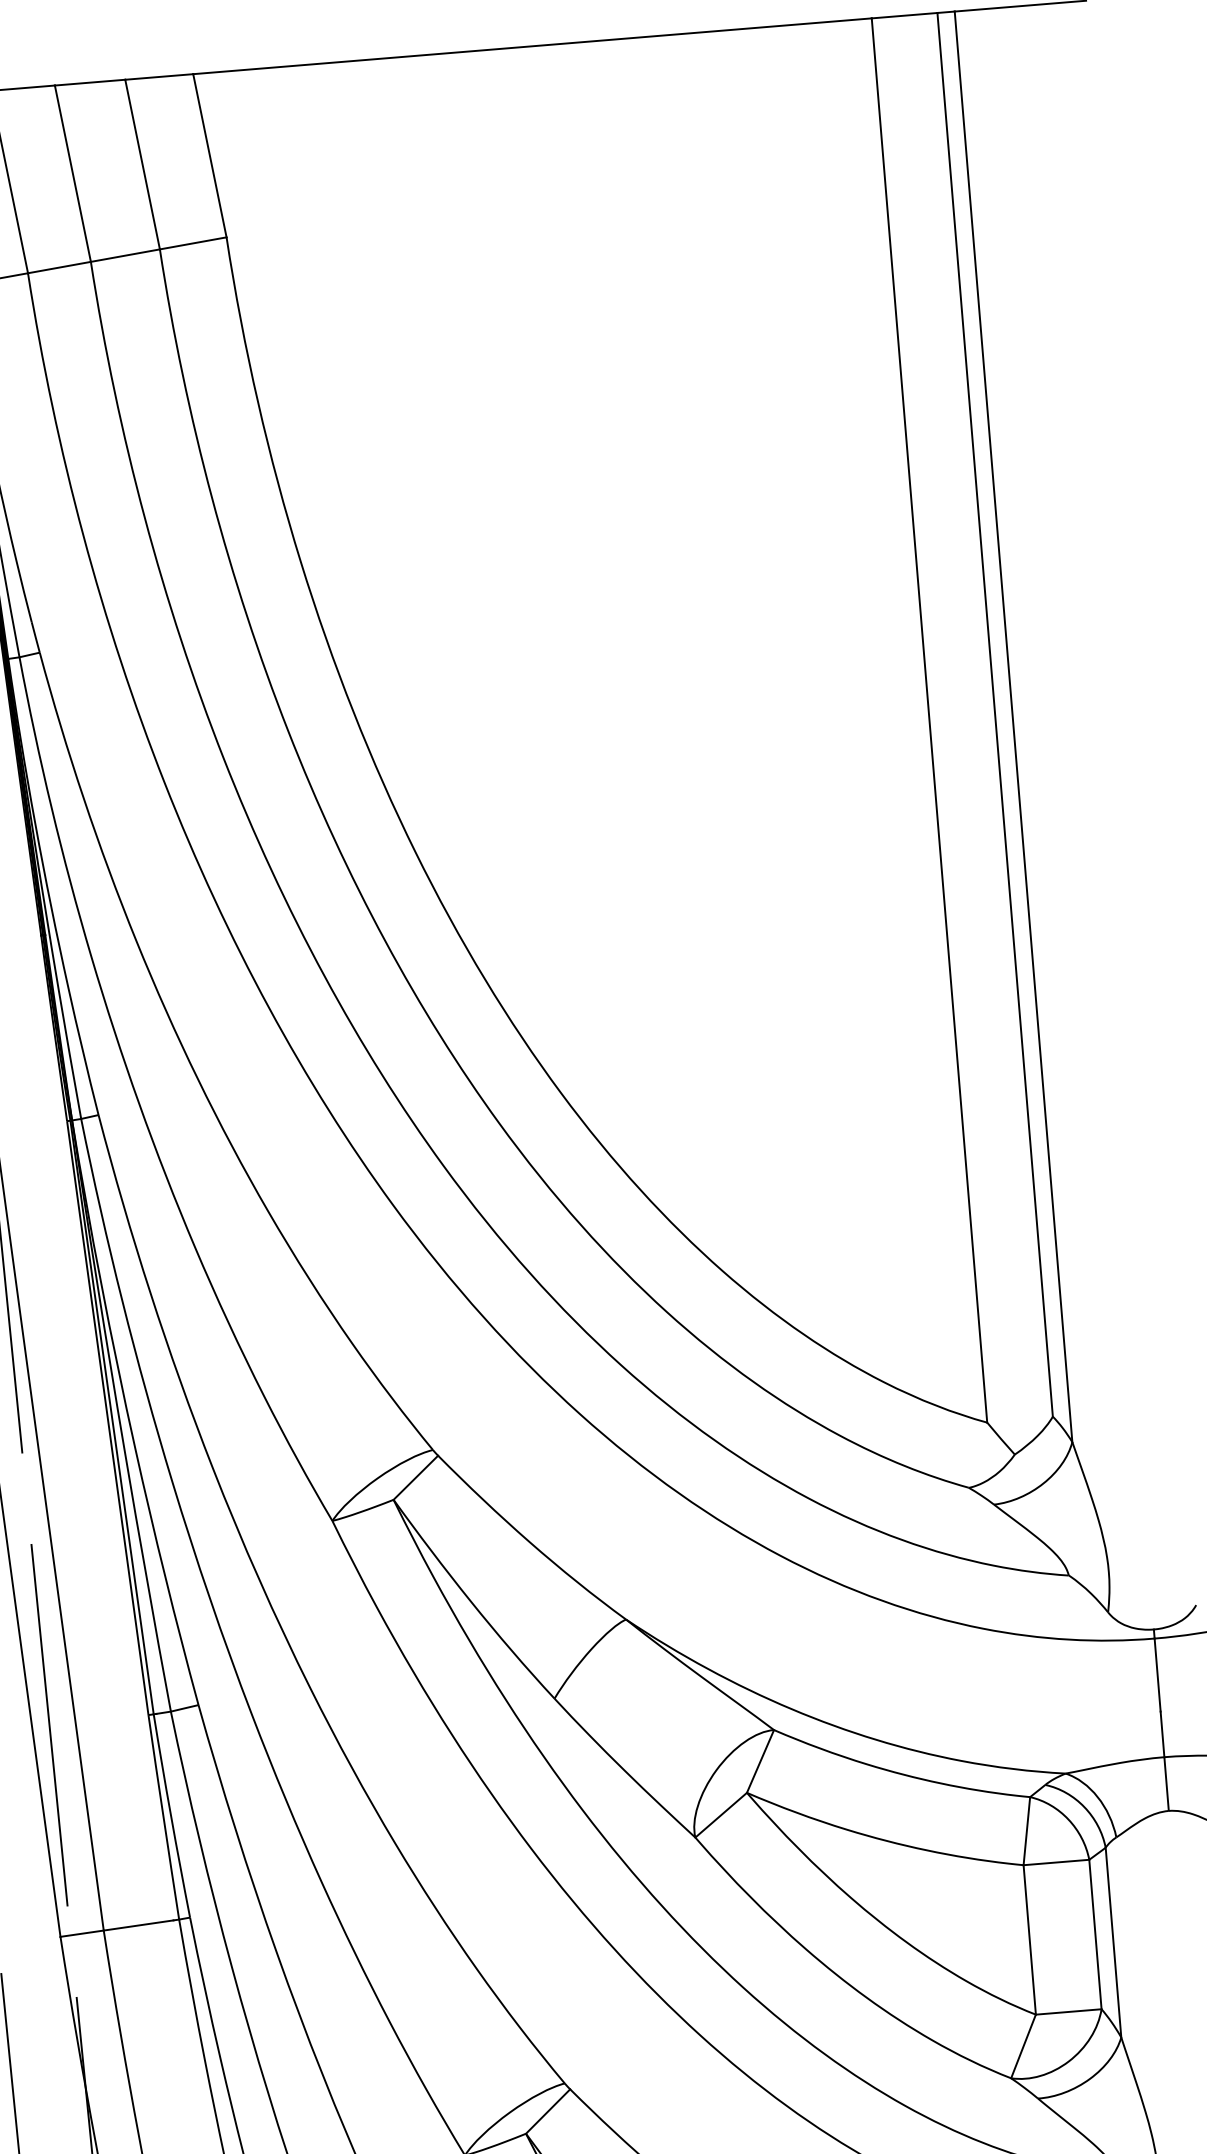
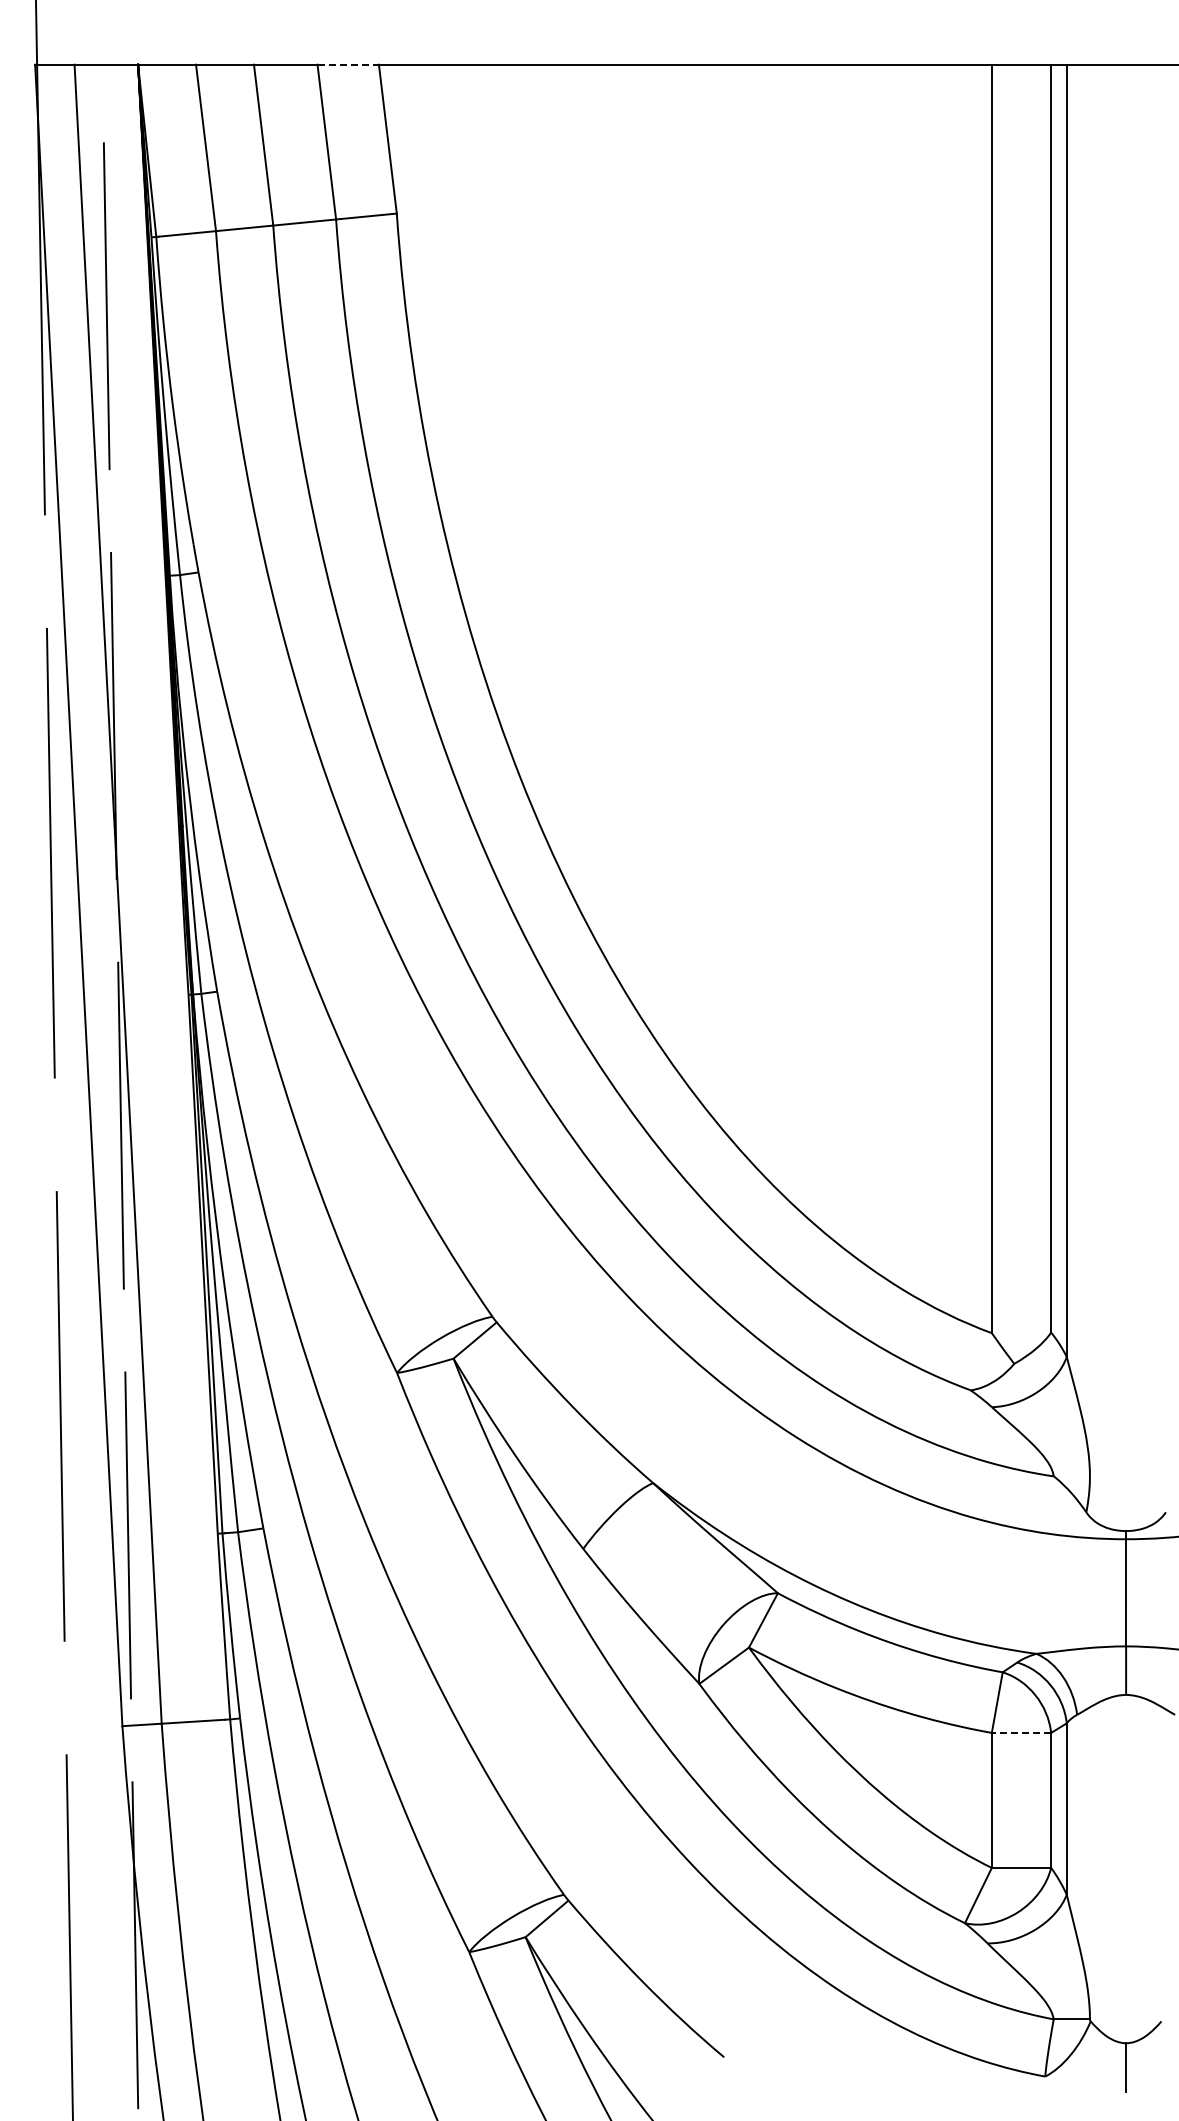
line: (159, 76) -> (348, 64), solid -> dashed
line: (1056, 1862) -> (1021, 1732), solid -> dashed

